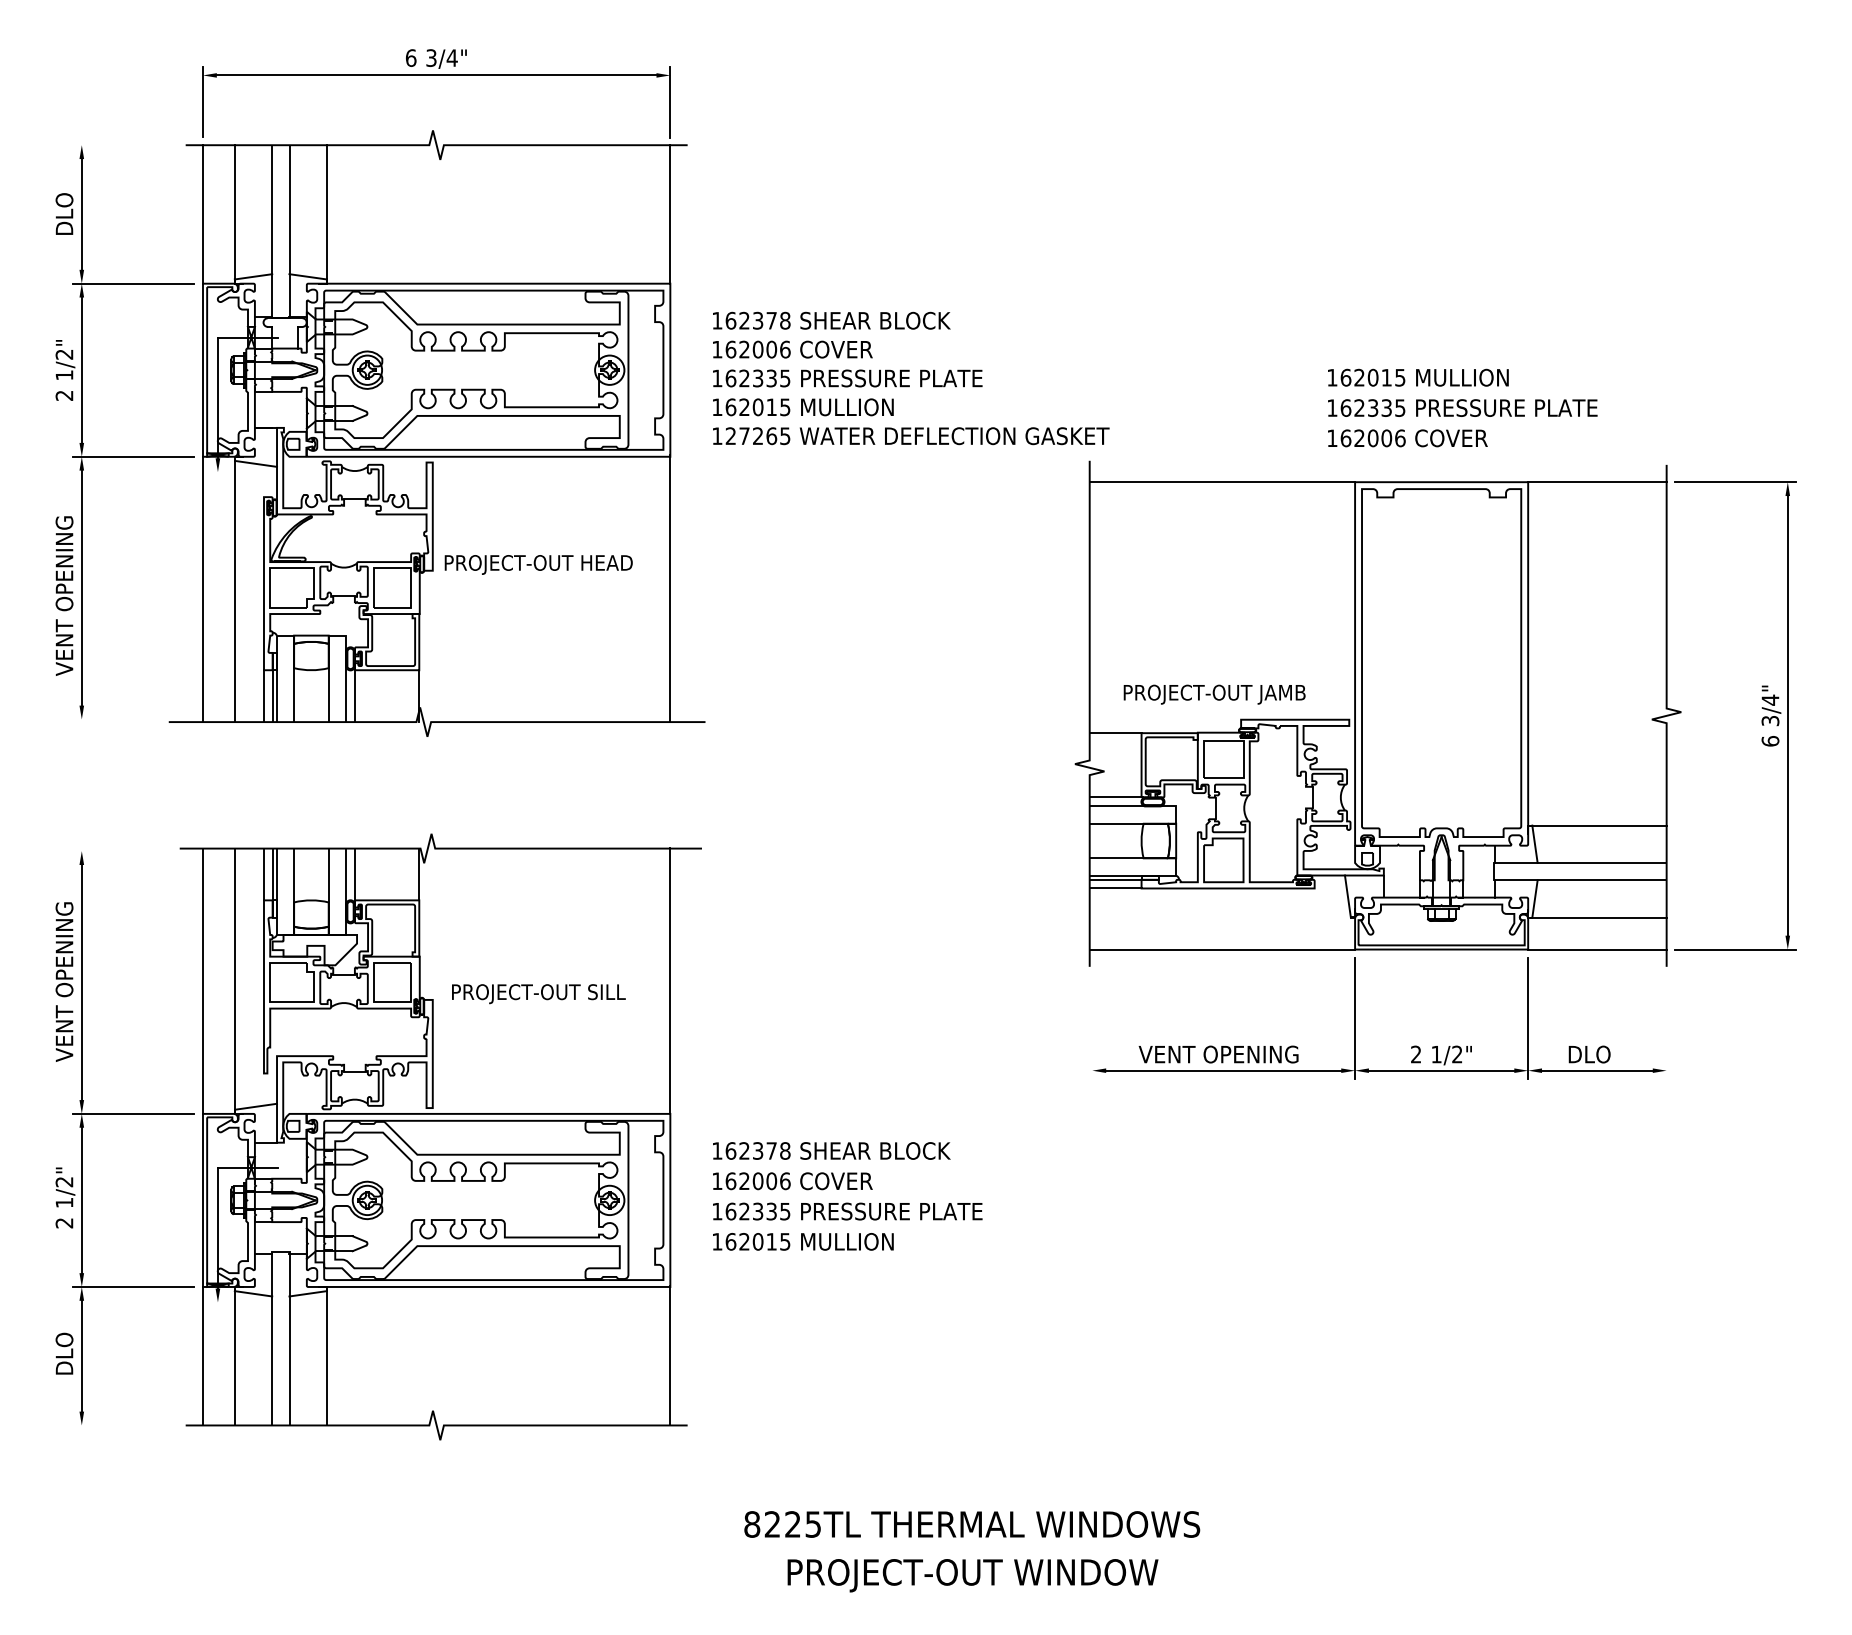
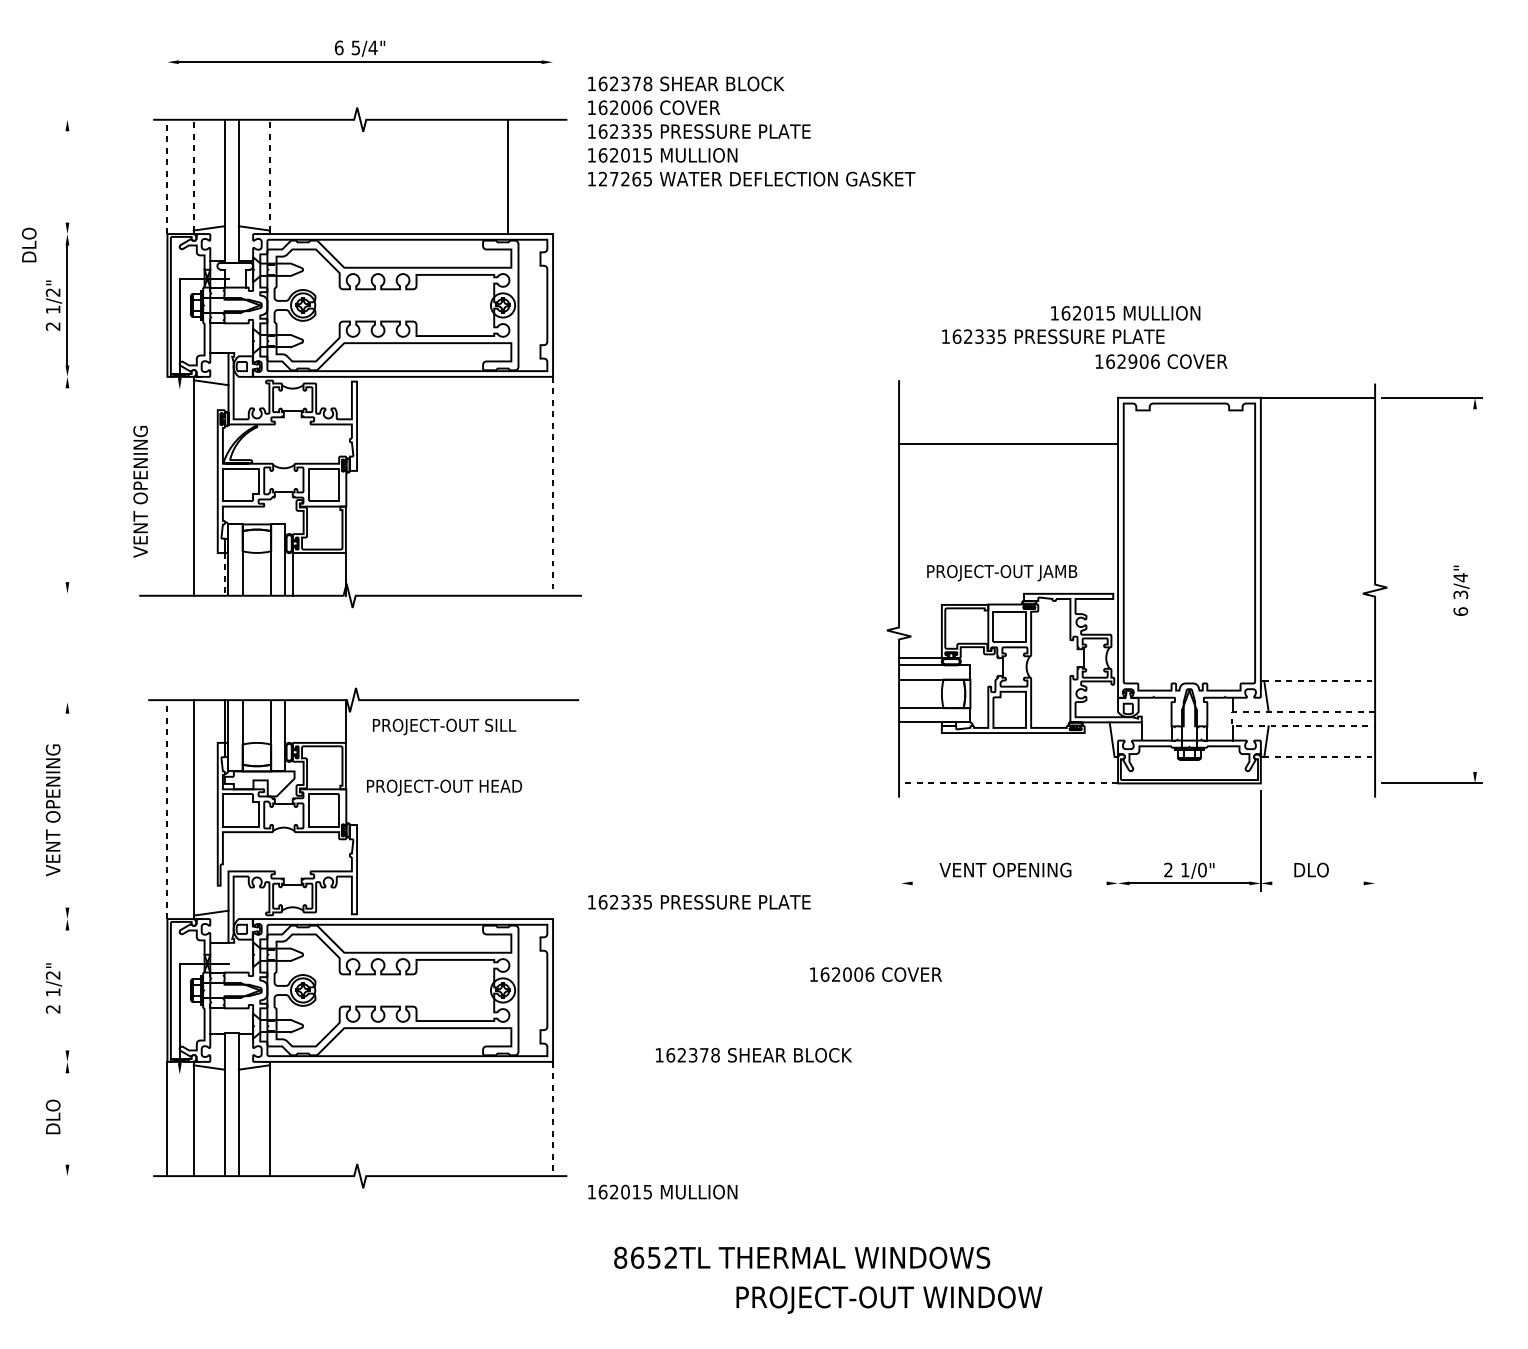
text: (431, 57) -> (355, 47), 3/4" -> 5/4"
line: (202, 101) -> (167, 83), removed
line: (670, 102) -> (553, 84), removed
line: (234, 212) -> (193, 175), solid -> dashed
line: (326, 212) -> (269, 175), solid -> dashed
text: (64, 213) -> (29, 244), moved
line: (202, 213) -> (167, 176), solid -> dashed
line: (81, 214) -> (67, 176), removed
line: (670, 214) -> (507, 176), moved
line: (133, 283) -> (110, 233), removed
text: (1418, 377) -> (1125, 313), moved
text: (911, 378) -> (752, 131), moved
text: (1462, 407) -> (1053, 336), moved
text: (1372, 438) -> (1132, 361), 162006 -> 162906
line: (133, 456) -> (110, 376), removed
line: (1222, 482) -> (1008, 444), moved
text: (538, 564) -> (444, 787), moved
line: (81, 588) -> (67, 485), removed
line: (202, 589) -> (167, 486), removed
line: (670, 589) -> (553, 486), solid -> dashed
text: (64, 595) -> (140, 491), moved
line: (263, 696) -> (217, 574), removed
line: (272, 696) -> (224, 574), solid -> dashed
line: (1787, 715) -> (1474, 590), removed
line: (1115, 733) -> (920, 605), removed
line: (1598, 825) -> (1318, 681), solid -> dashed
line: (1493, 871) -> (1232, 719), solid -> dashed
line: (263, 874) -> (217, 721), removed
line: (355, 874) -> (293, 721), removed
line: (1115, 879) -> (920, 725), removed
line: (1115, 888) -> (920, 733), removed
line: (1598, 917) -> (1318, 757), solid -> dashed
line: (1222, 949) -> (1008, 783), solid -> dashed
line: (1597, 949) -> (1318, 783), removed
line: (670, 980) -> (553, 808), removed
line: (81, 981) -> (67, 809), removed
line: (202, 981) -> (167, 809), solid -> dashed
text: (538, 994) -> (444, 727), moved
line: (1355, 1018) -> (1118, 840), removed
text: (1457, 1054) -> (1202, 870), 1/2" -> 1/0"
line: (1222, 1070) -> (1008, 883), removed
line: (1597, 1070) -> (1318, 883), removed
line: (133, 1113) -> (110, 918), removed
text: (831, 1150) -> (753, 1054), moved
text: (792, 1181) -> (875, 974), moved
line: (81, 1200) -> (67, 990), removed
text: (847, 1211) -> (699, 902), moved
text: (803, 1241) -> (662, 1191), moved
line: (133, 1286) -> (110, 1061), removed
line: (81, 1355) -> (67, 1118), removed
line: (670, 1356) -> (553, 1119), solid -> dashed
text: (792, 1524) -> (653, 1257), 8225TL -> 8652TL
text: (972, 1575) -> (889, 1299), moved

